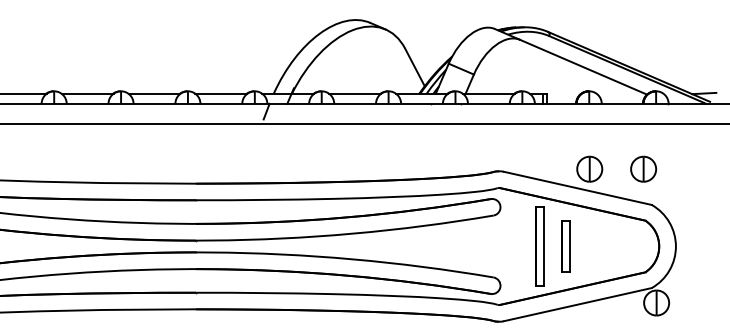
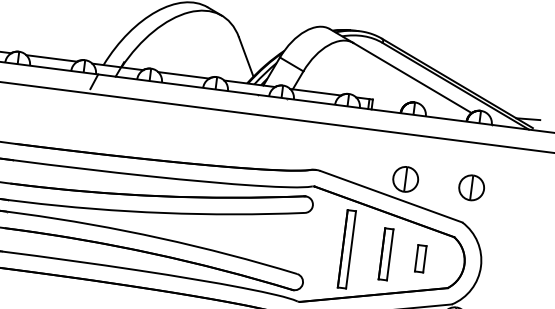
part: (643, 168) -> (471, 187), moved
part: (565, 246) -> (385, 254), moved
part: (614, 246) -> (420, 258), added

